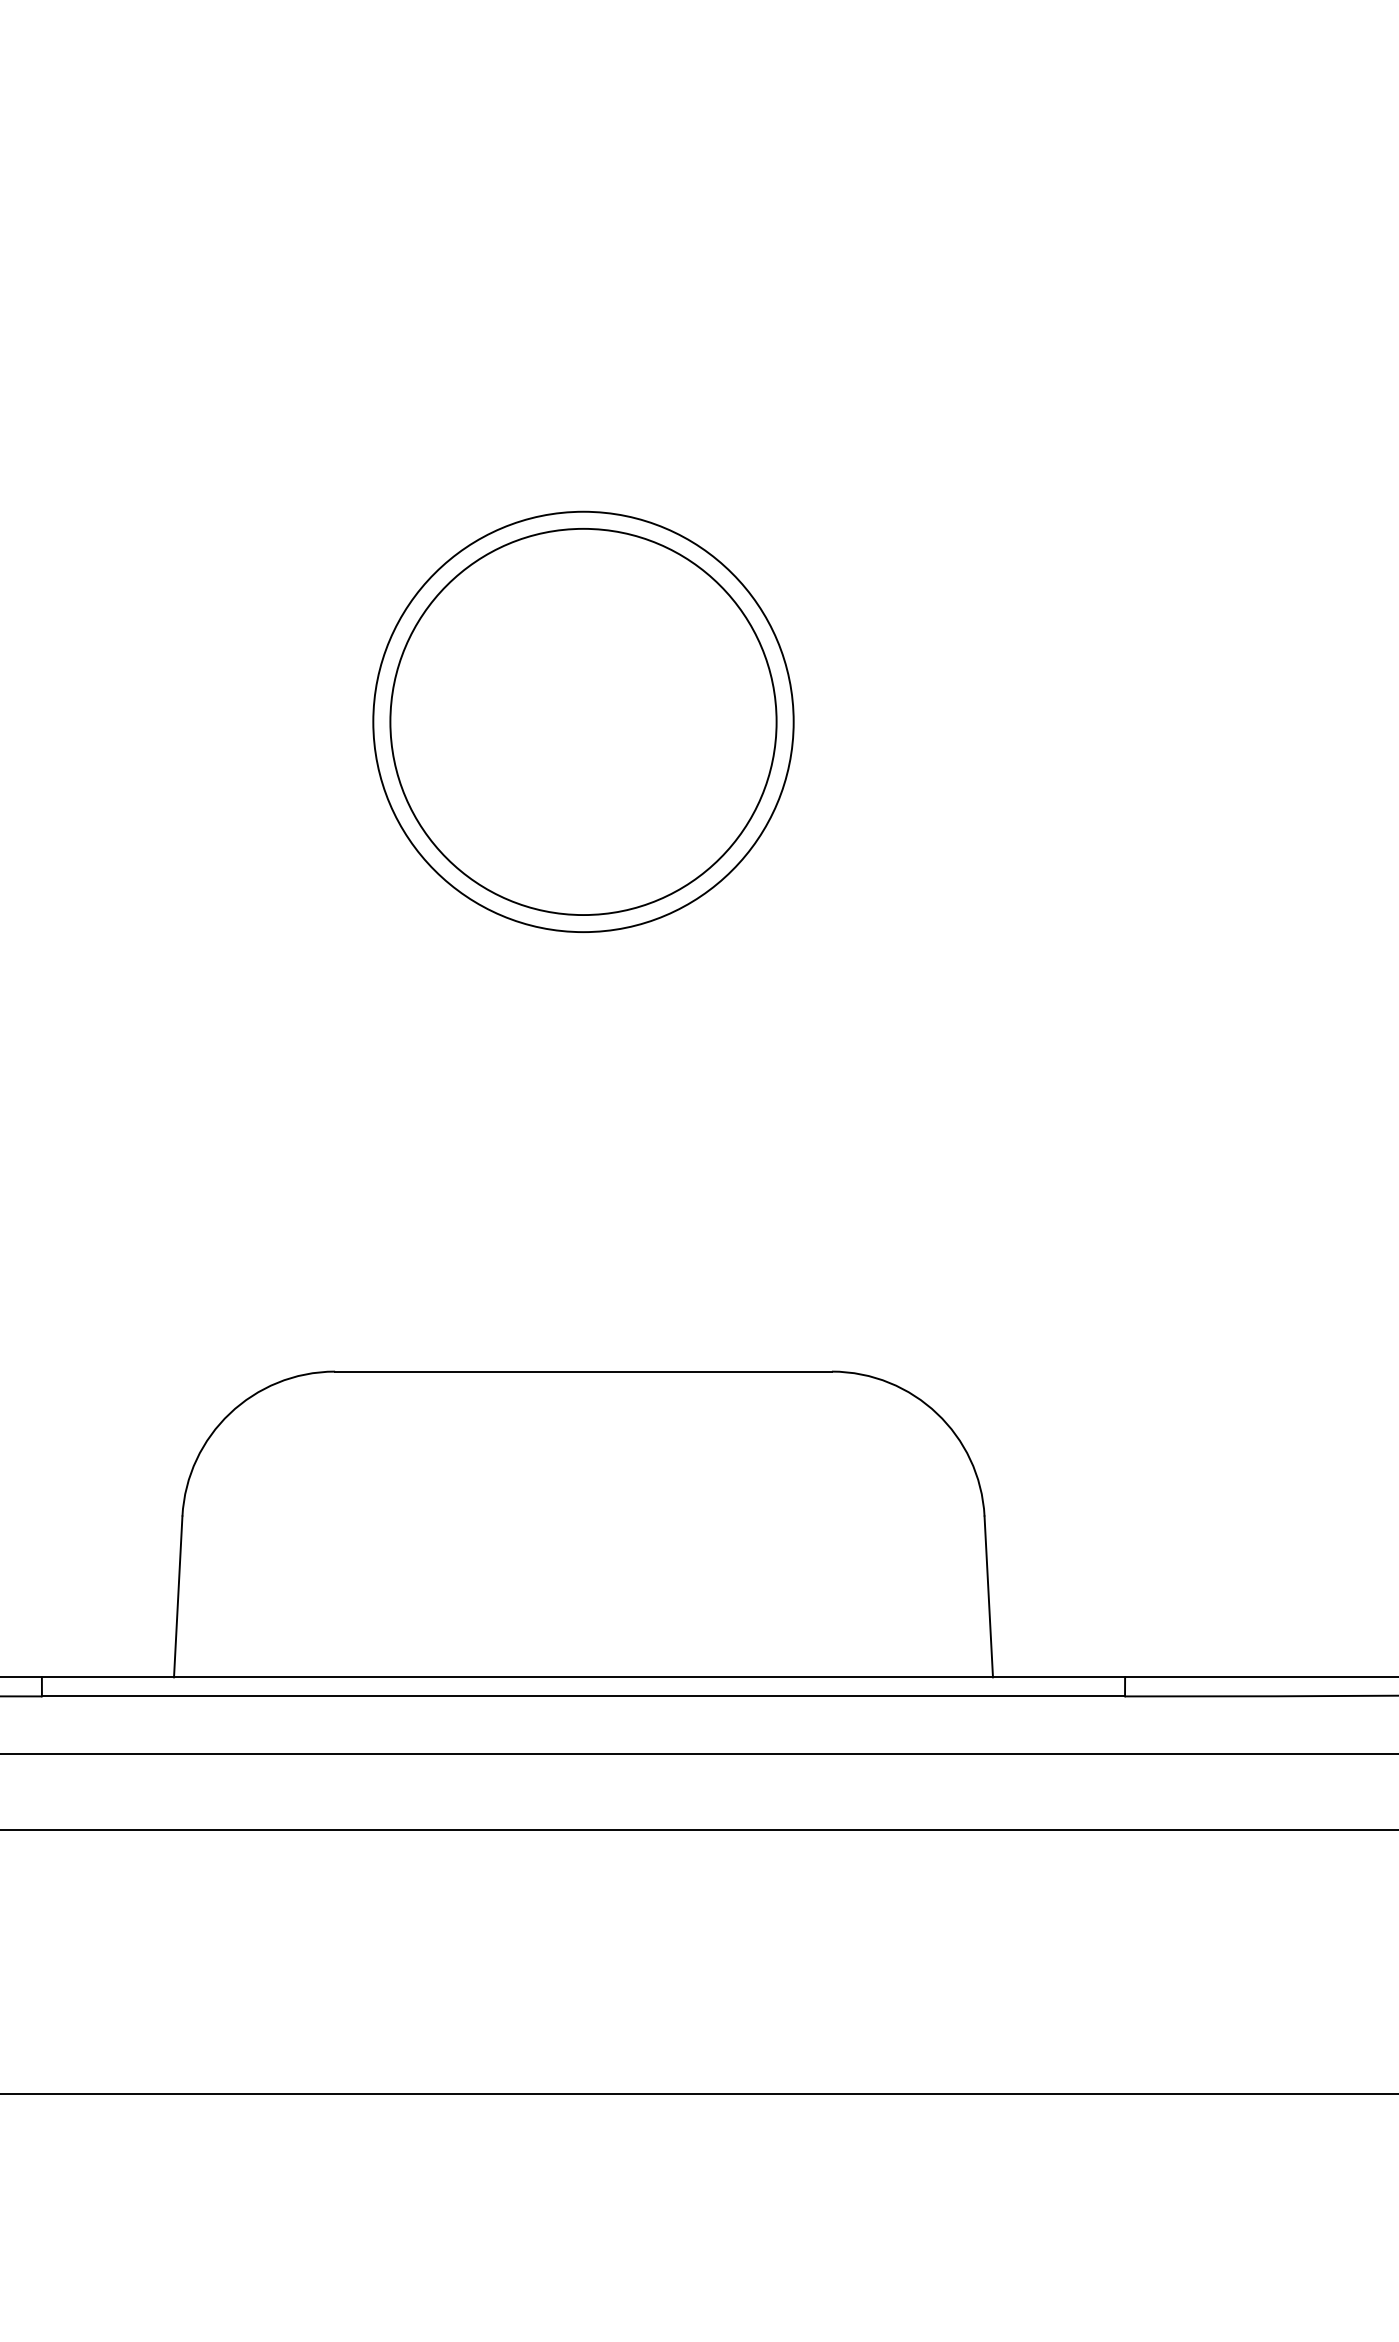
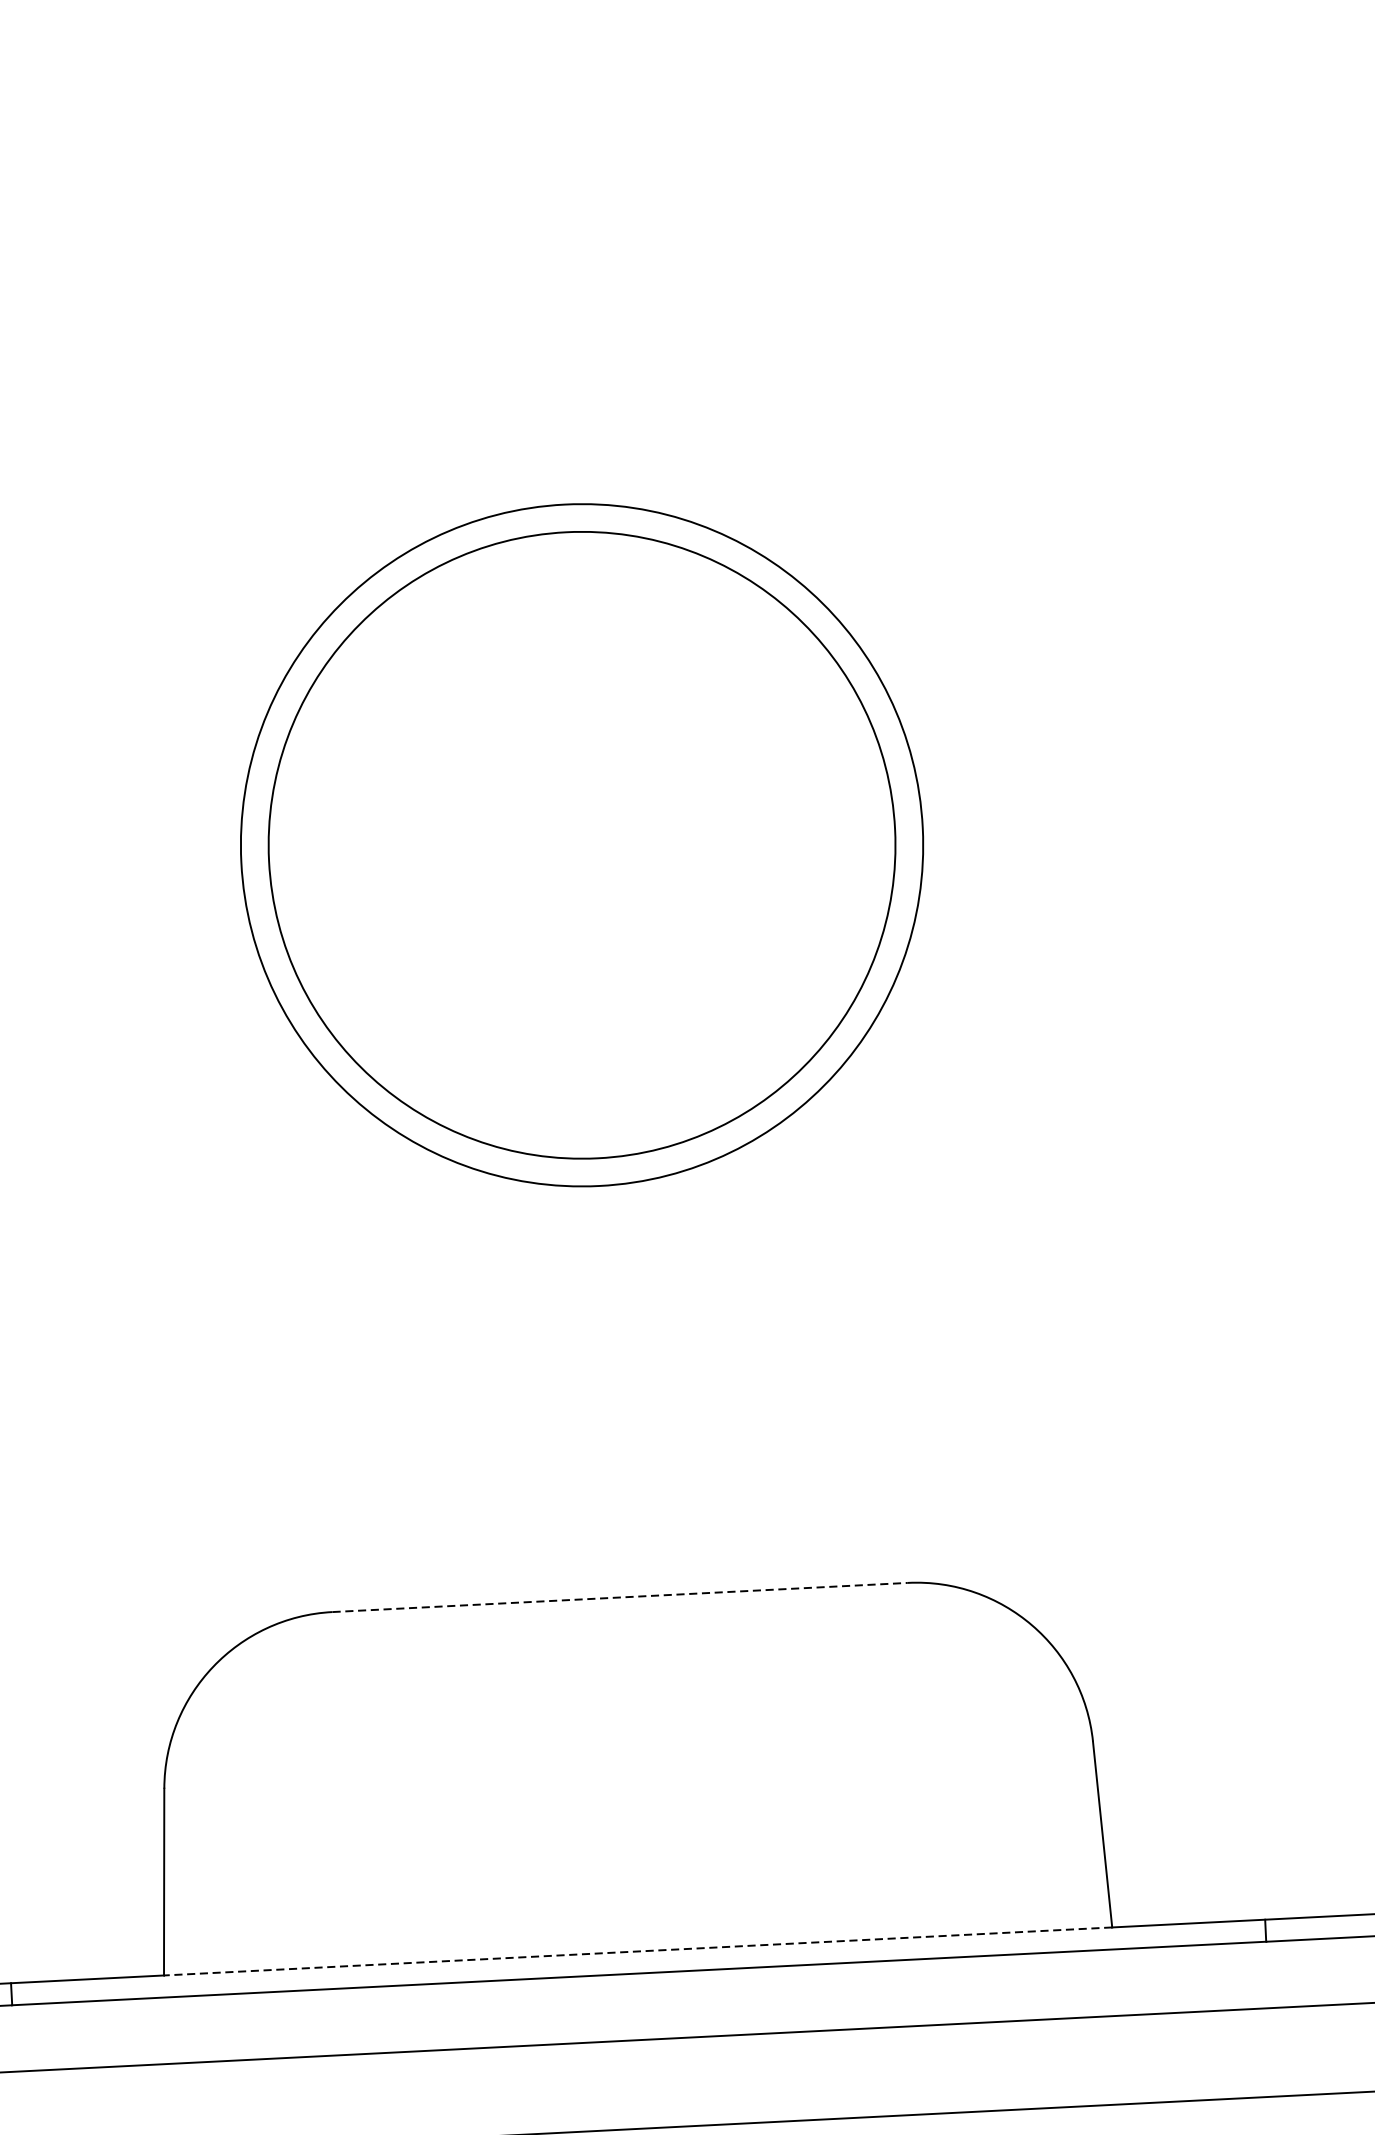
circle: (583, 721) -> (582, 844), size x1.4
circle: (583, 721) -> (582, 844), size x1.4
line: (584, 1371) -> (621, 1597), solid -> dashed
line: (583, 1677) -> (638, 1951), solid -> dashed

